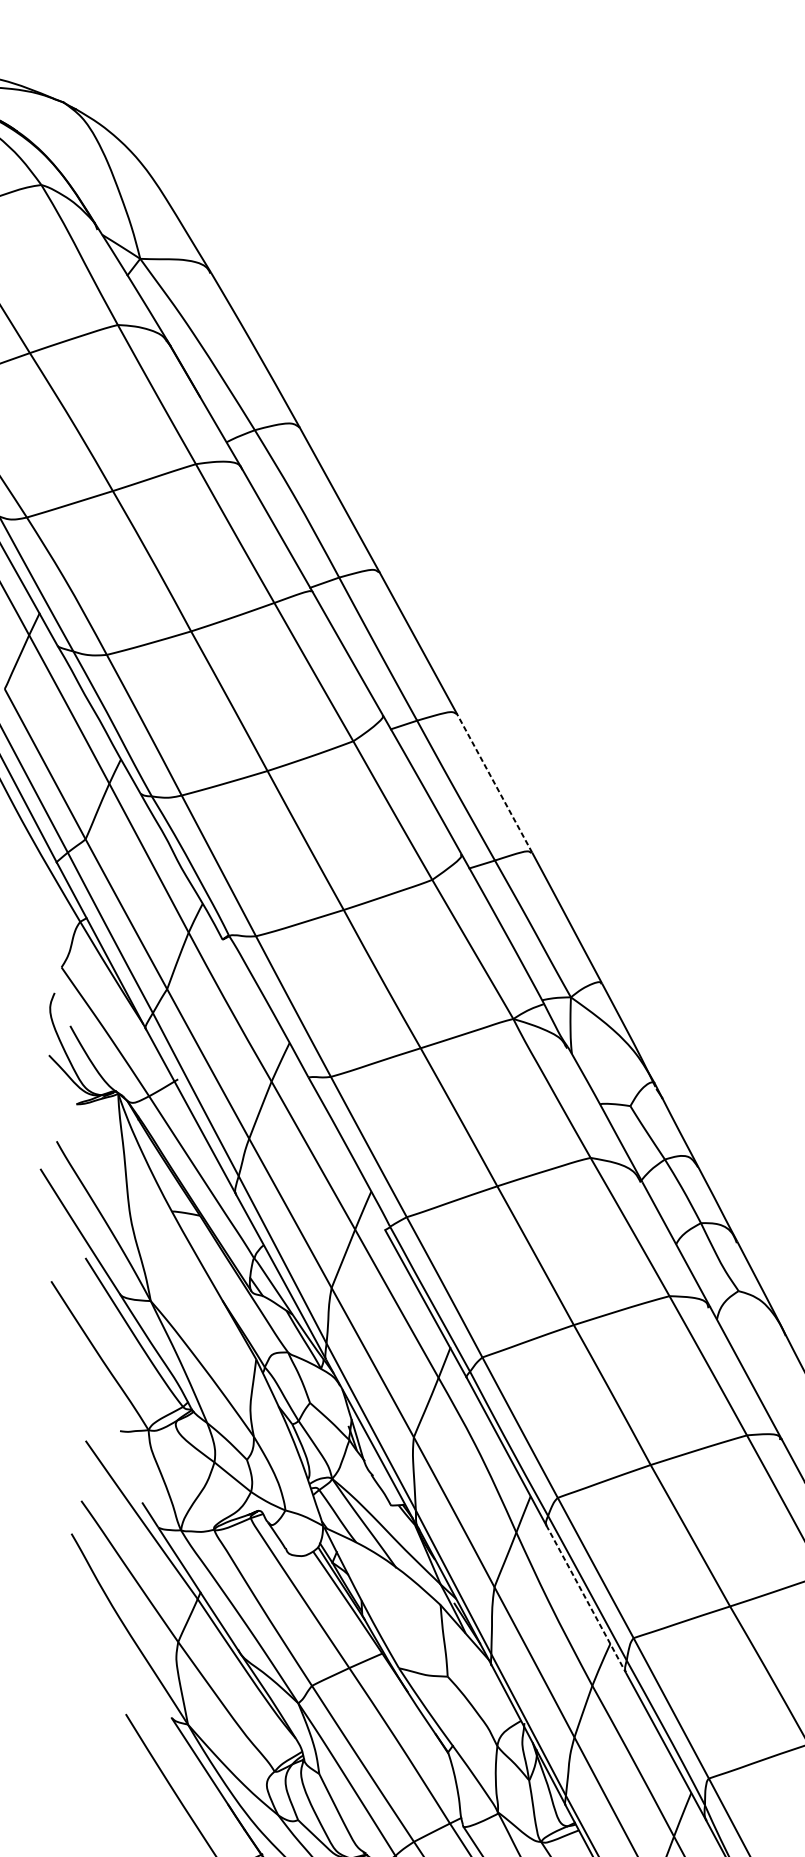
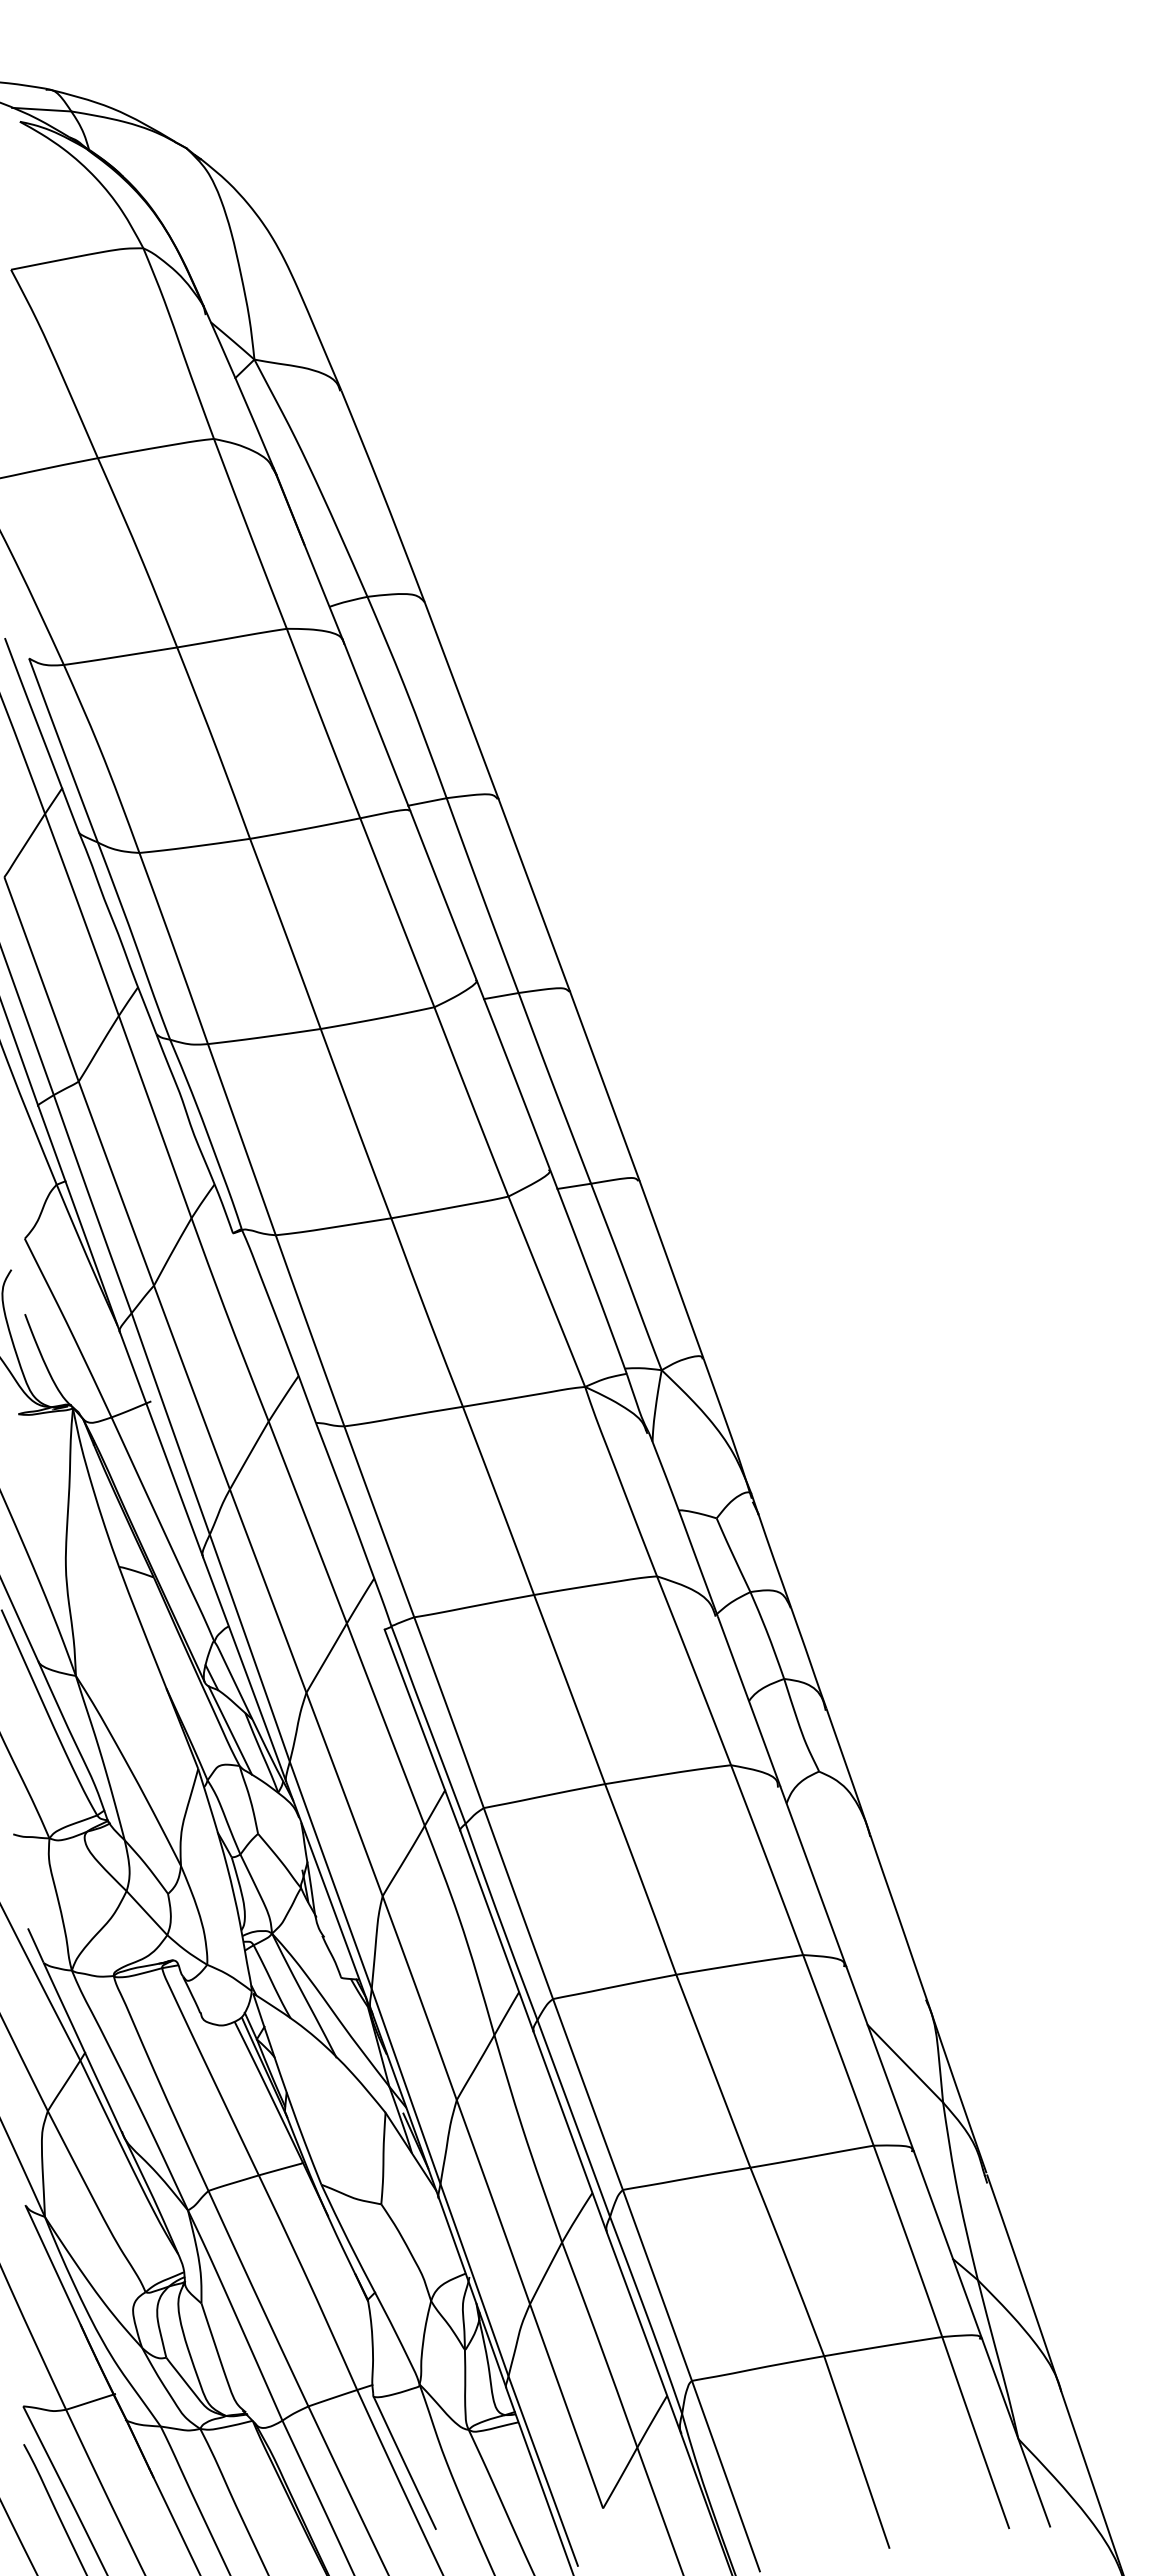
line: (494, 783) -> (604, 1086), dashed -> solid
line: (276, 1326) -> (229, 1730), added
line: (586, 1598) -> (570, 2131), dashed -> solid

